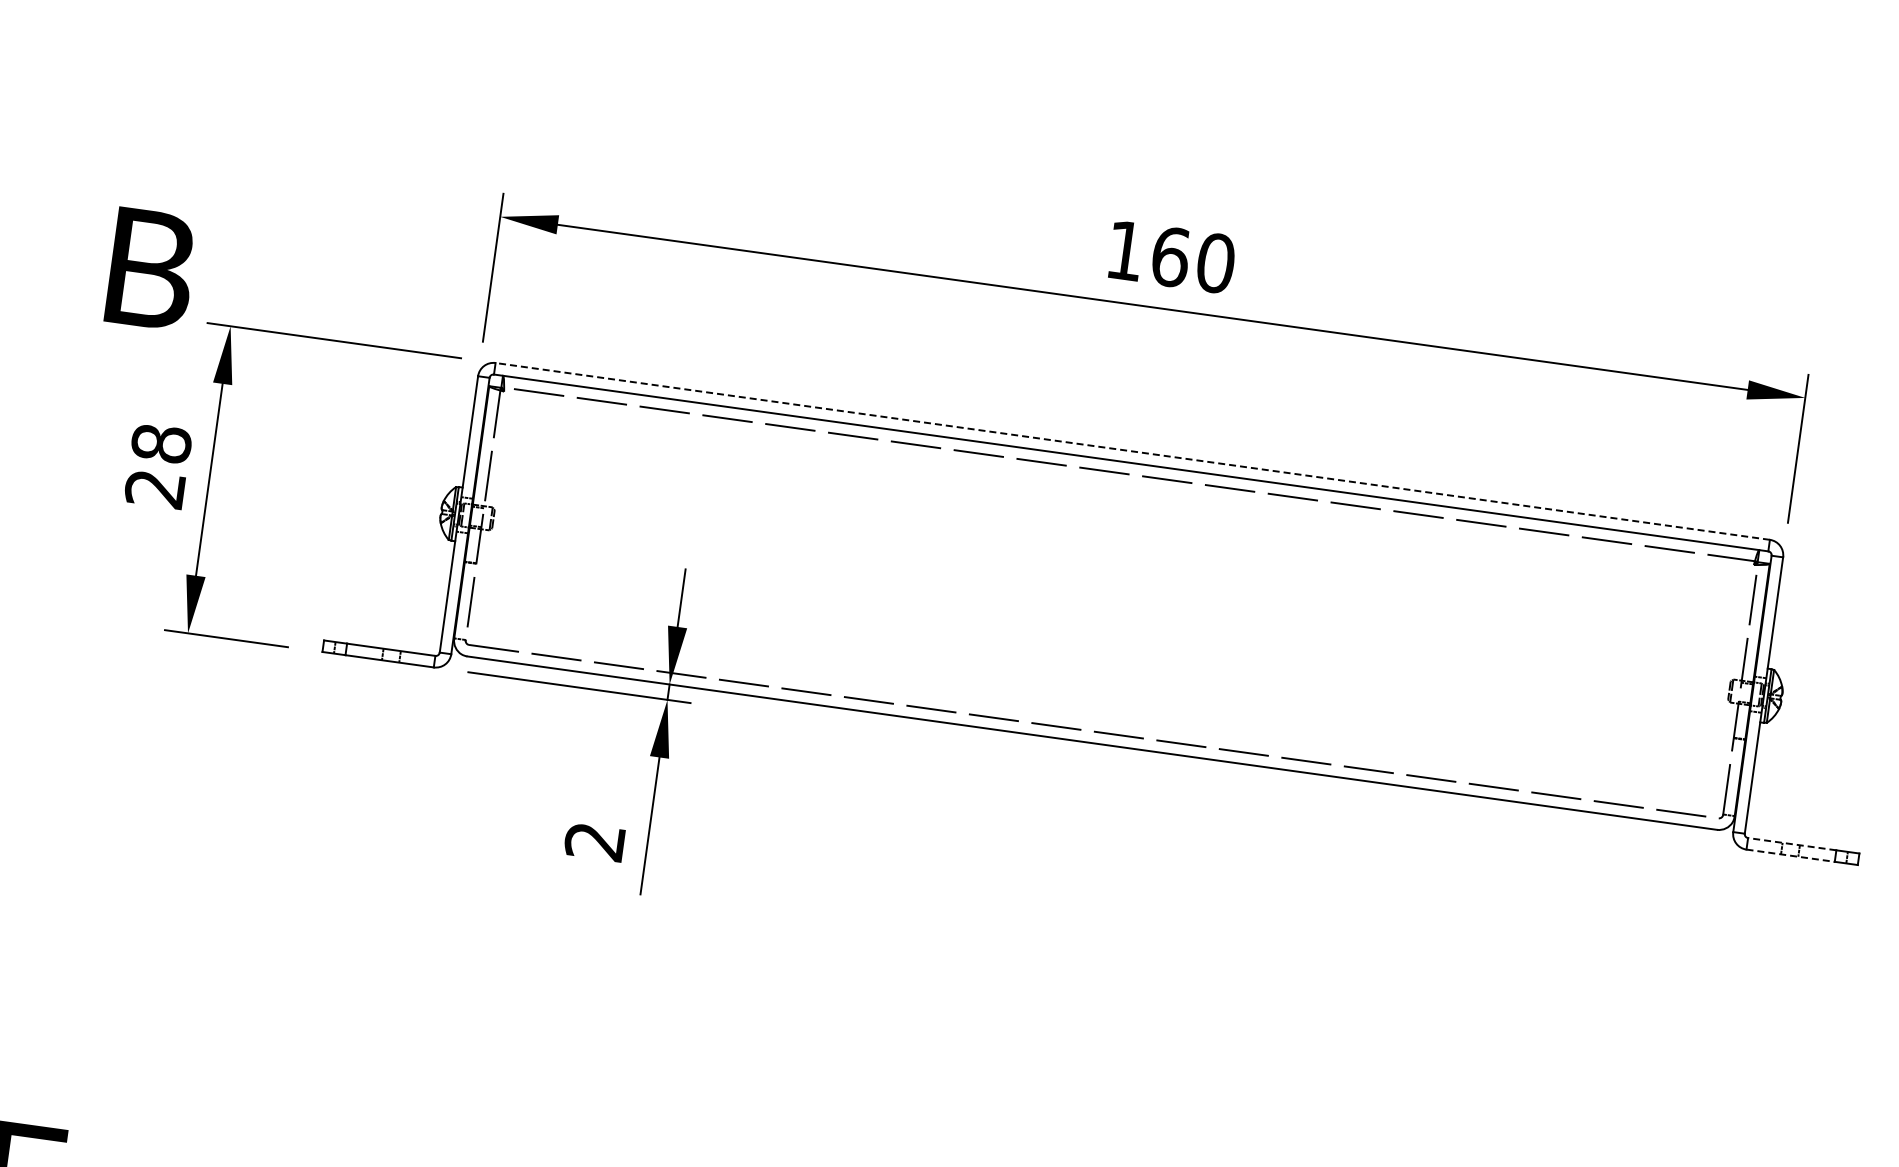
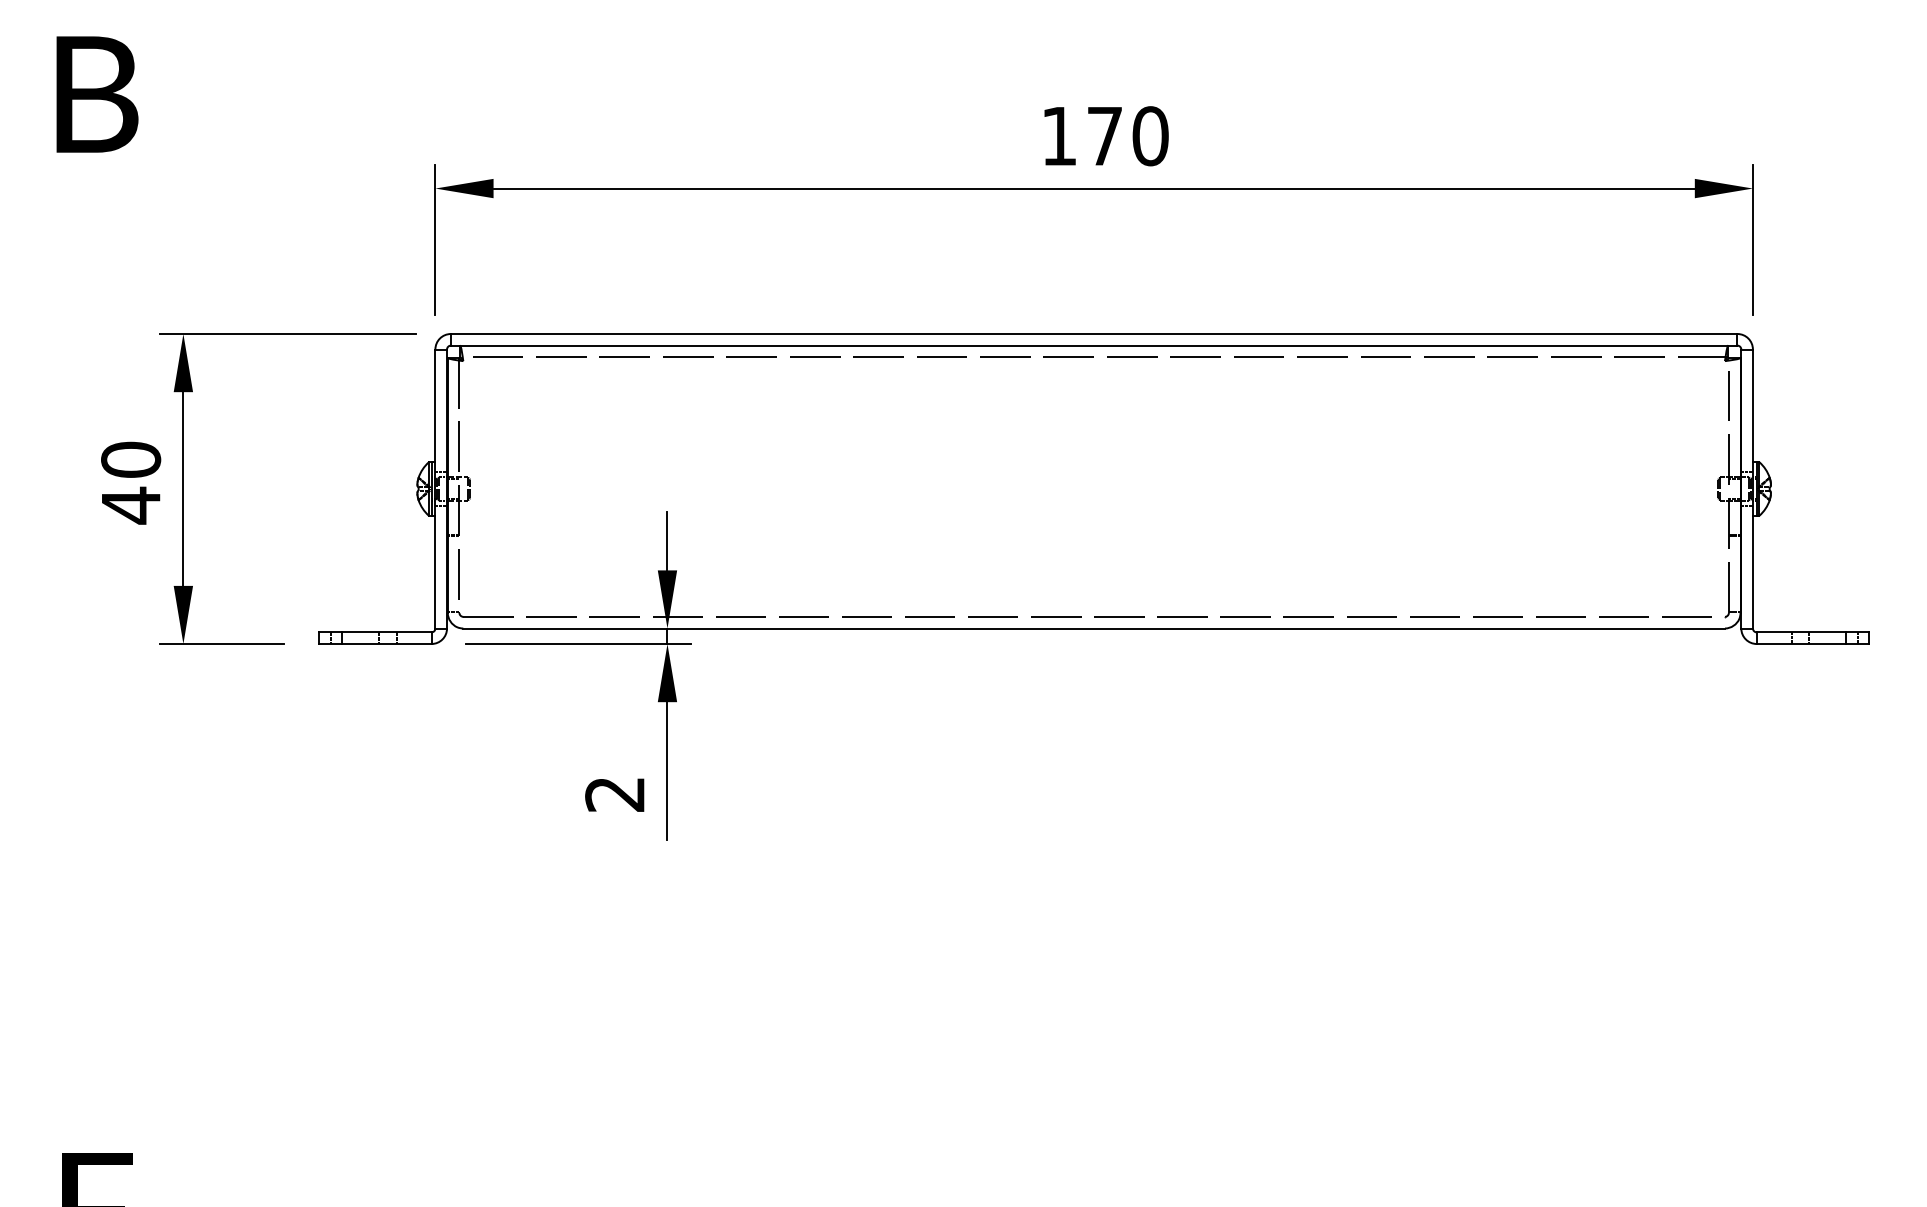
text: (1171, 257) -> (1105, 136), 160 -> 170
text: (151, 269) -> (97, 94), moved
line: (1132, 451) -> (1093, 334), dashed -> solid
text: (157, 466) -> (130, 482), 28 -> 40
line: (1792, 844) -> (1801, 632), dashed -> solid
line: (1790, 856) -> (1801, 644), dashed -> solid

